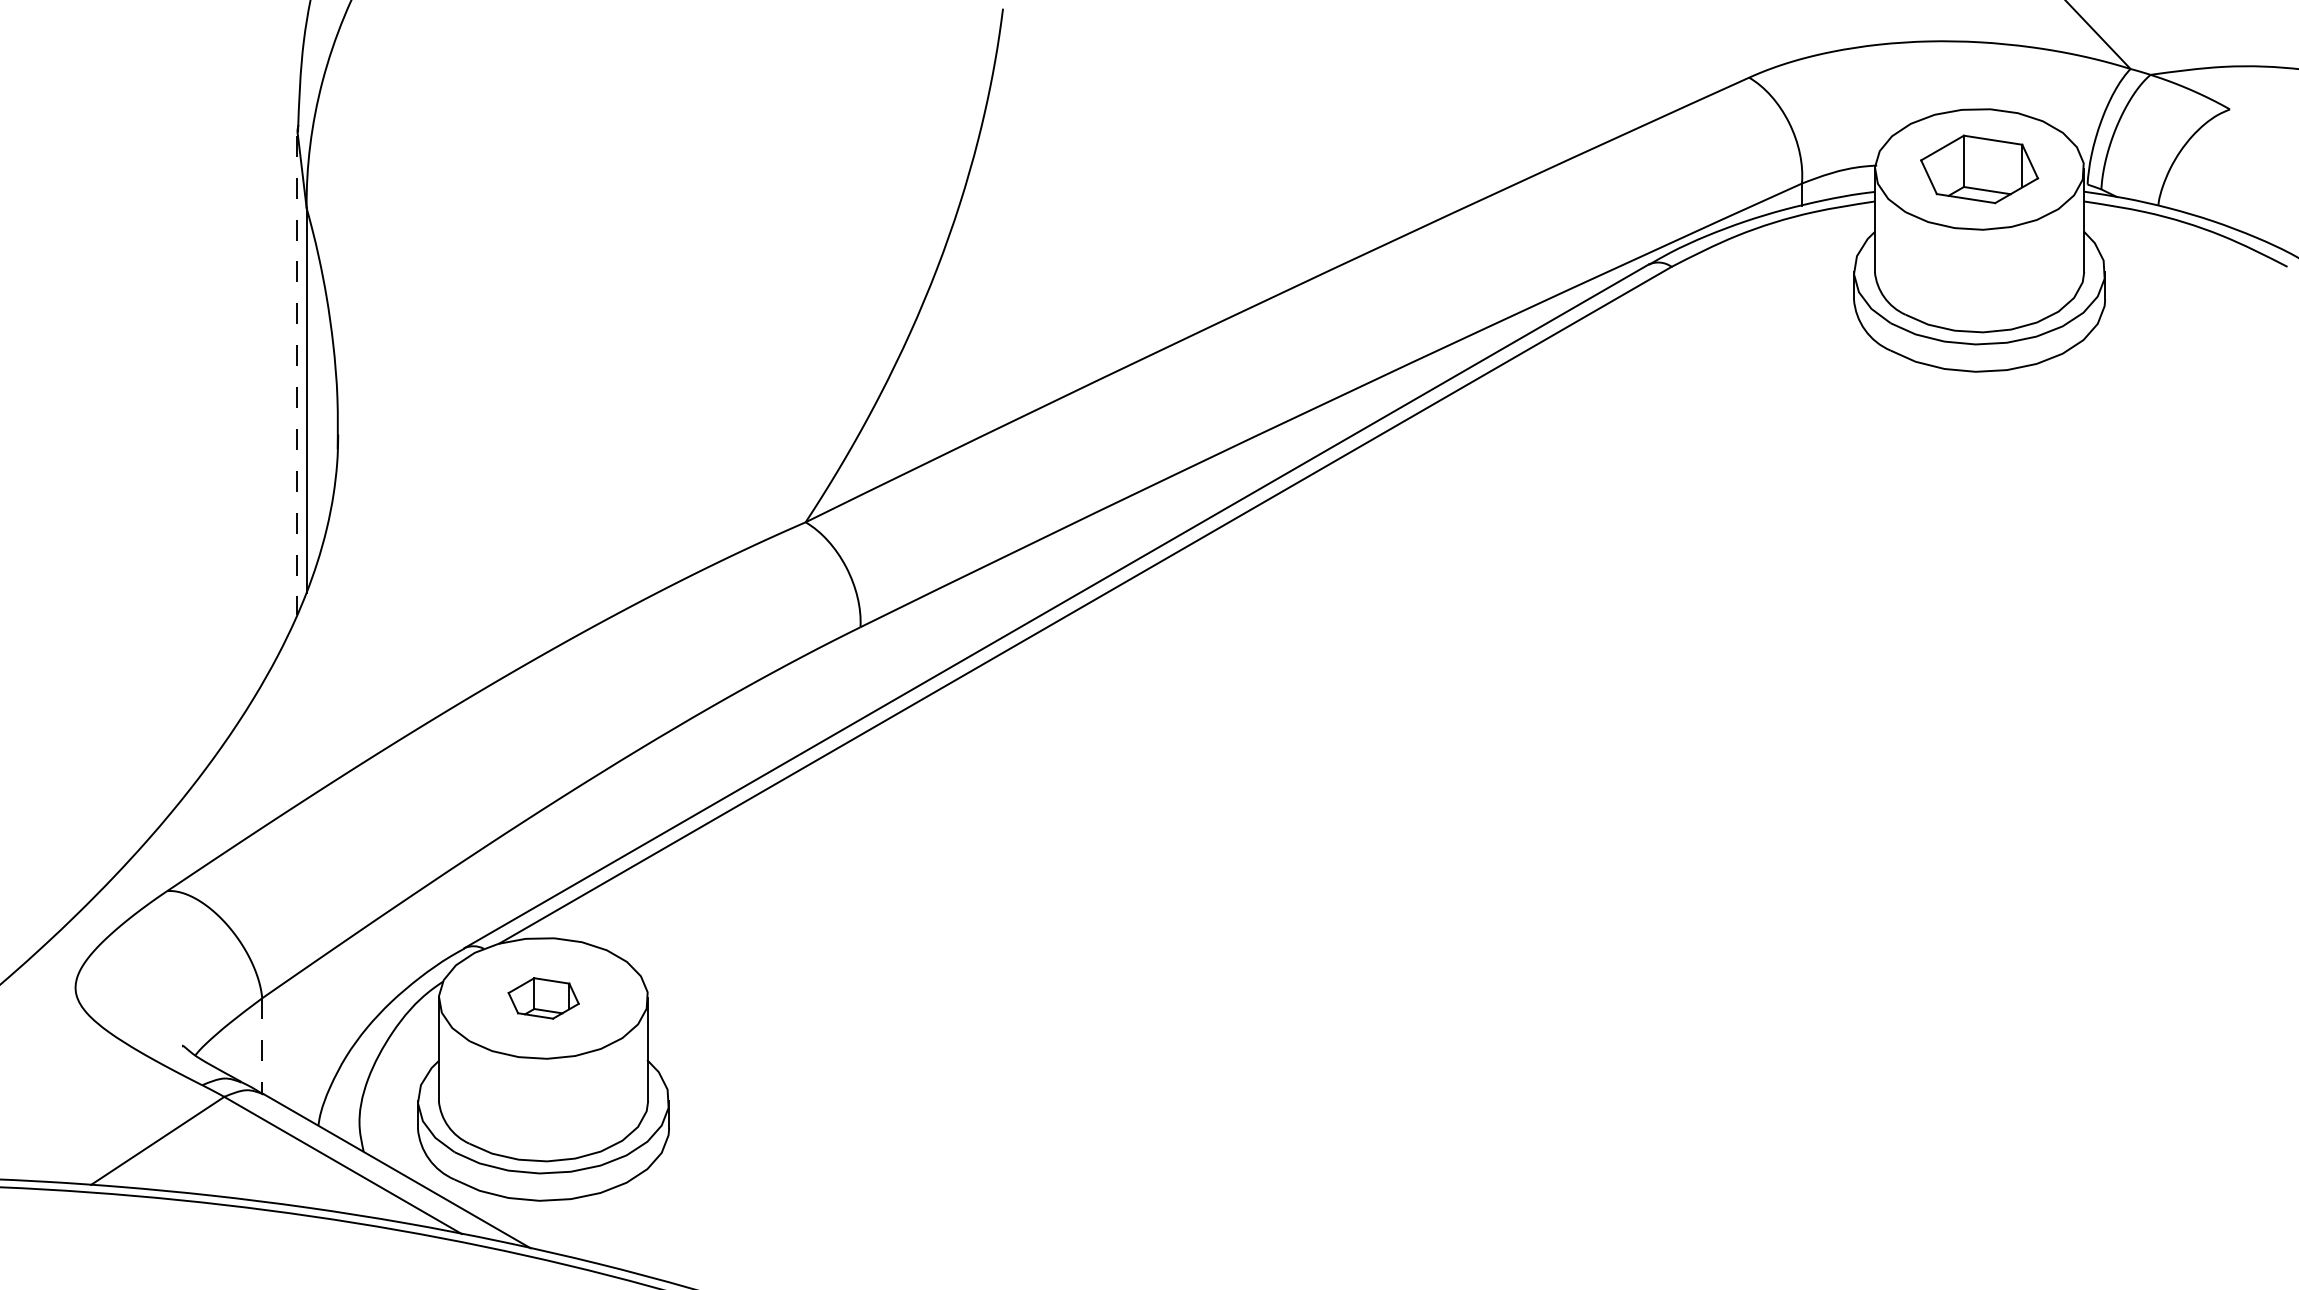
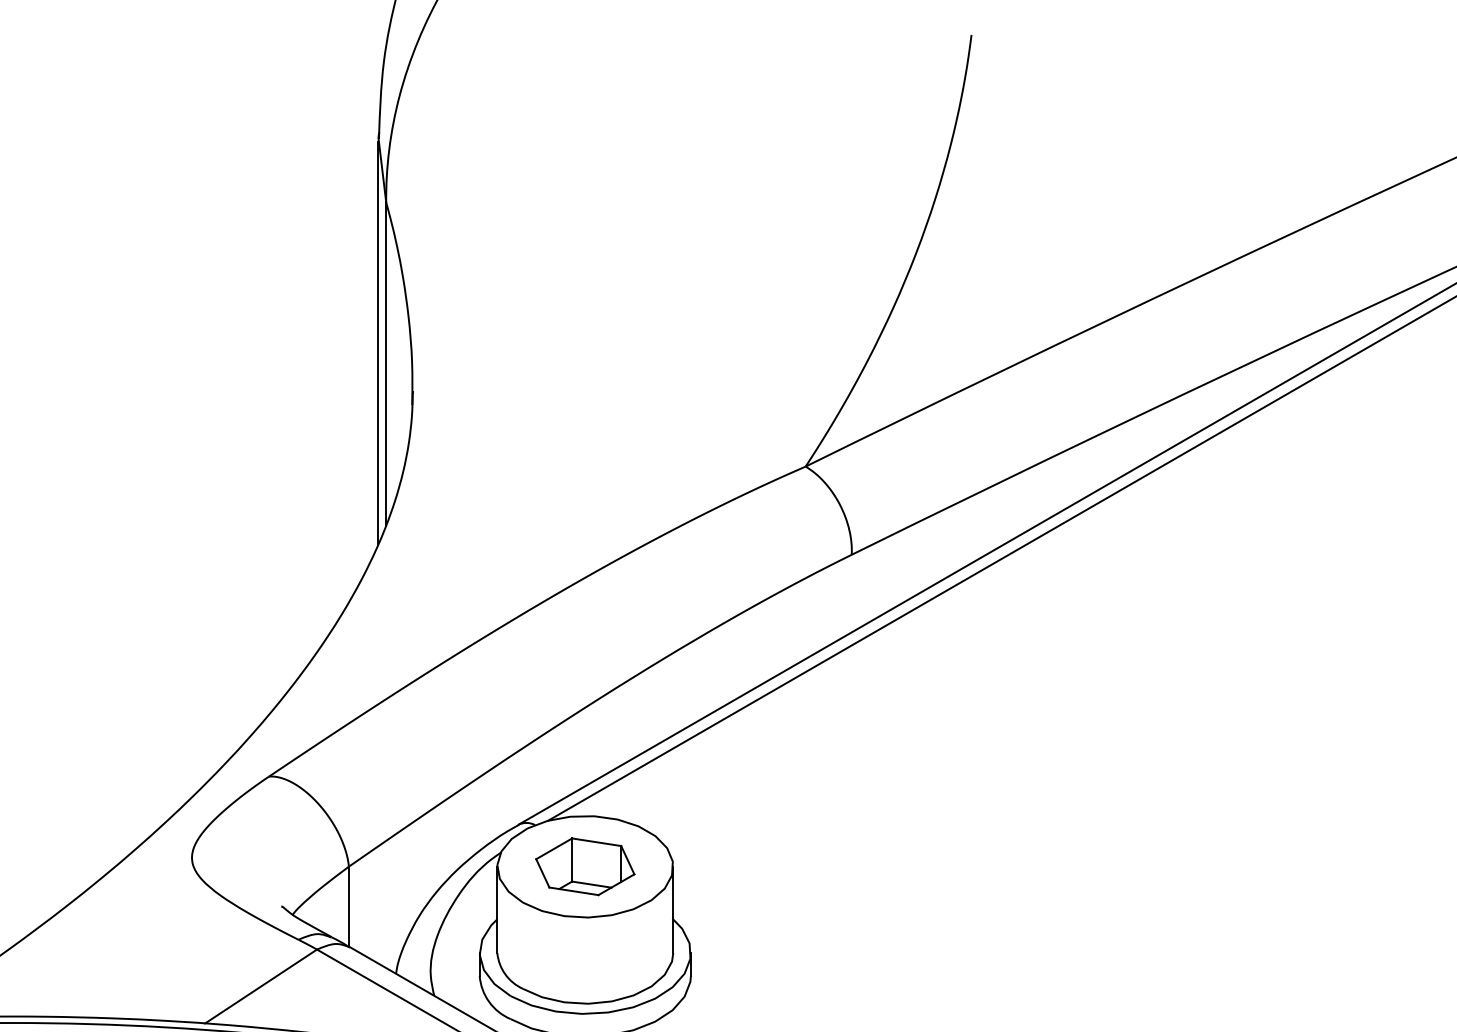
line: (297, 375) -> (378, 343), dashed -> solid
part: (543, 998) -> (585, 866), size x1.67
line: (262, 1046) -> (349, 907), dashed -> solid

